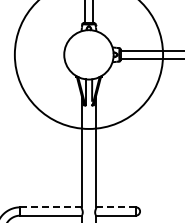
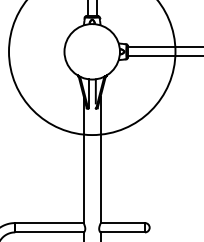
line: (50, 207) -> (49, 223), dashed -> solid
line: (116, 207) -> (123, 223), dashed -> solid

